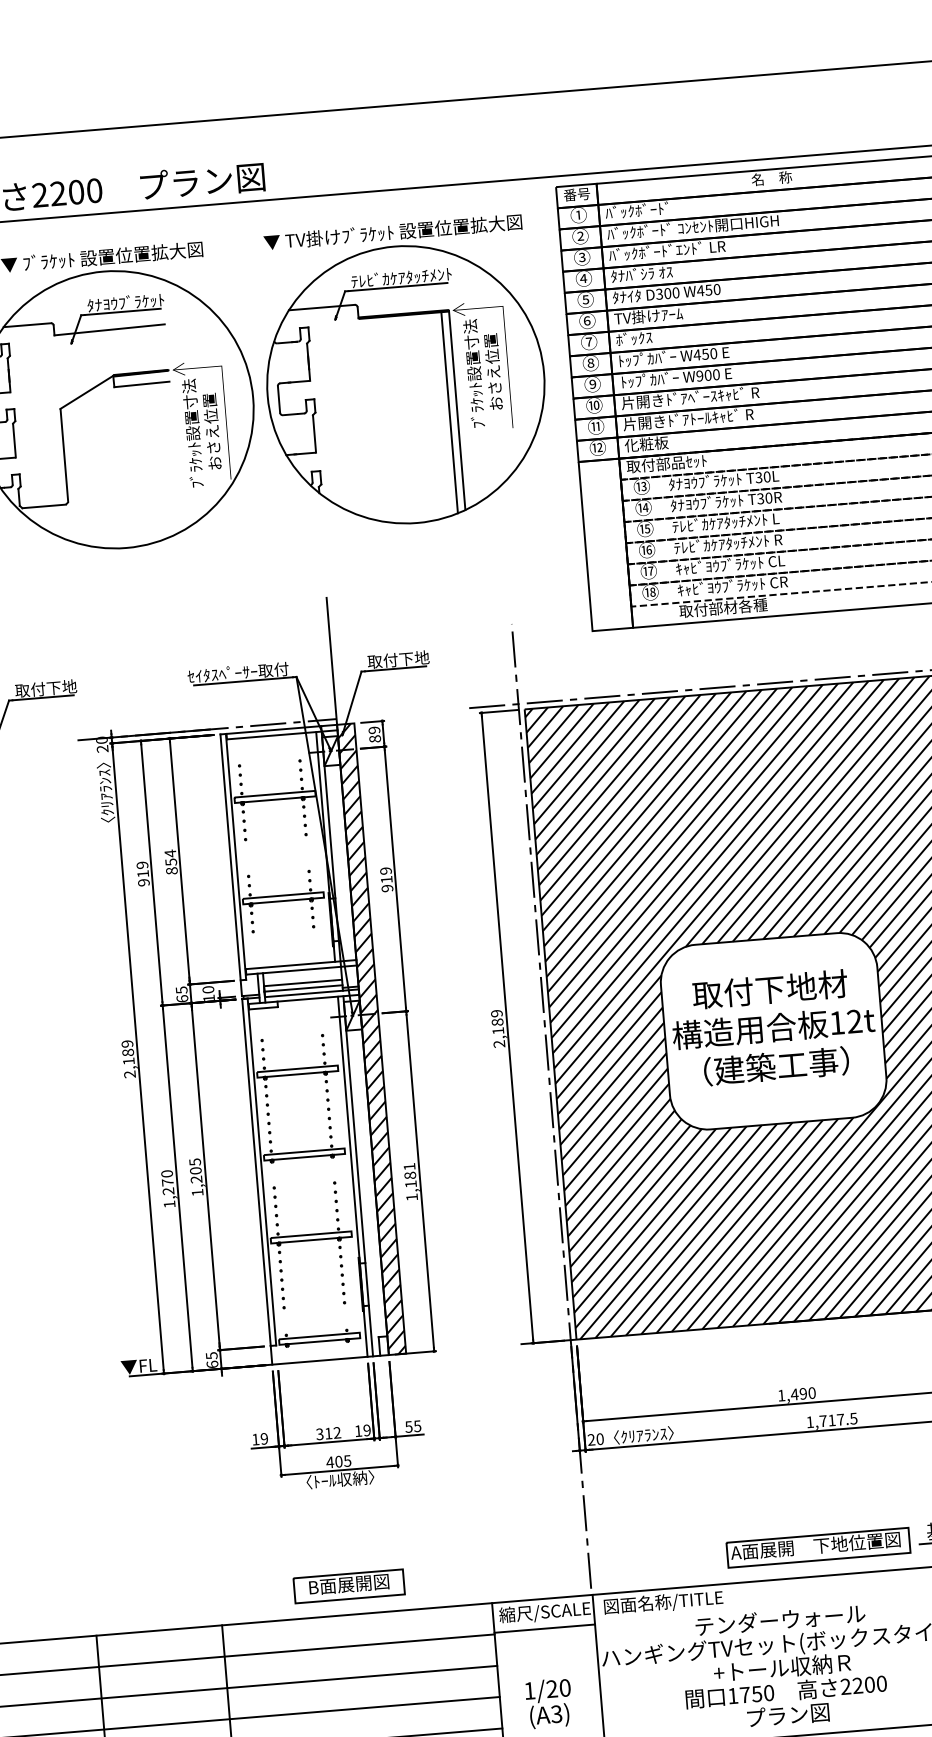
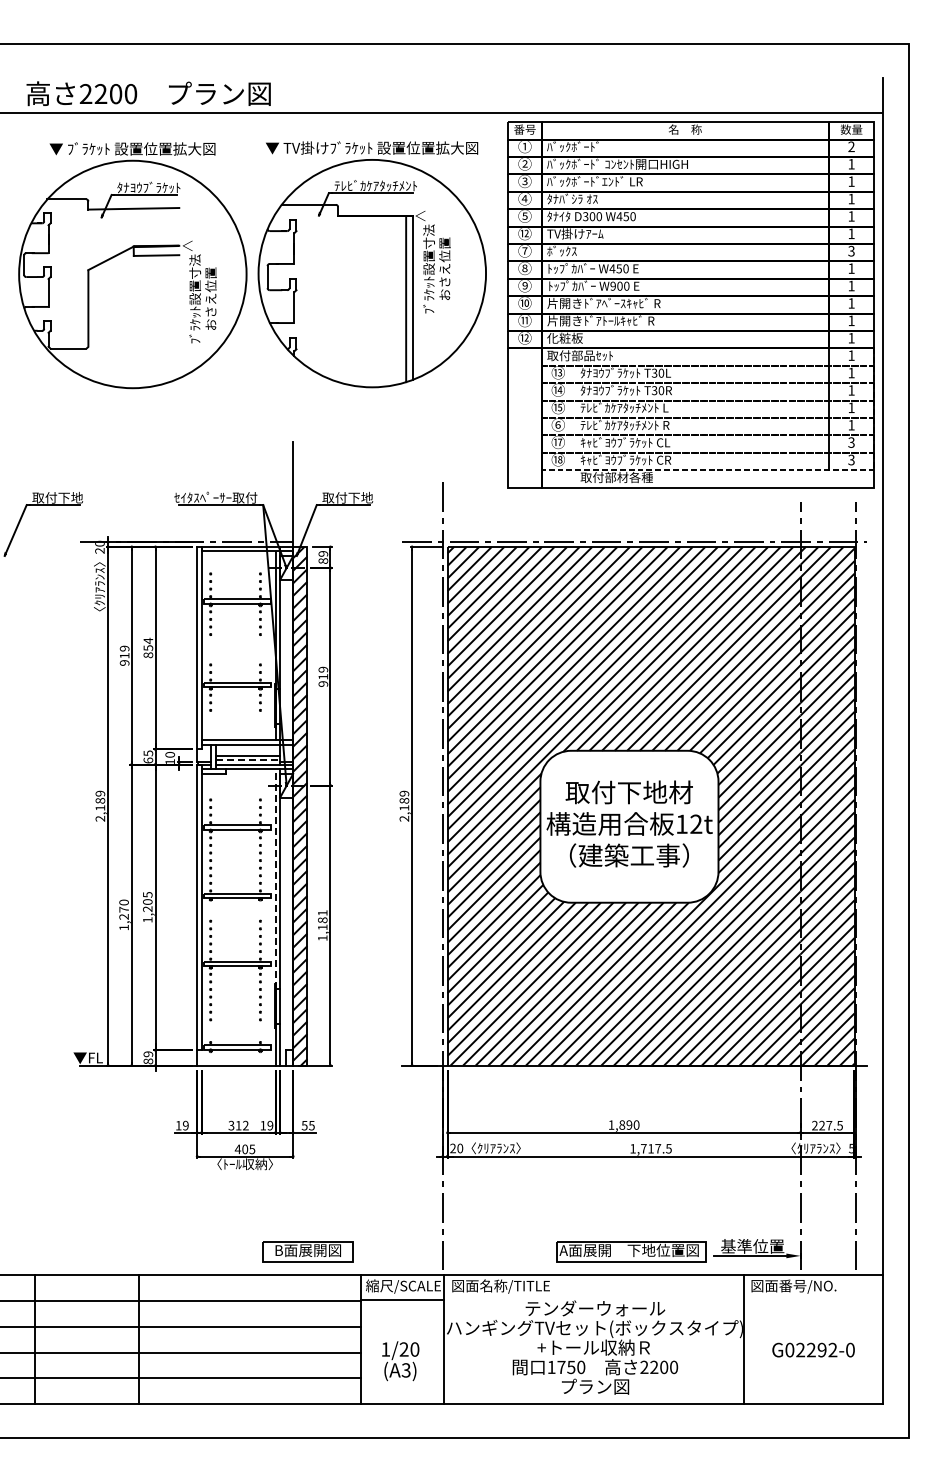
text: (586, 320) -> (524, 233), ⑥ -> ⑫
text: (647, 549) -> (558, 424), ⑯ -> ⑥
line: (304, 988) -> (248, 760), solid -> dashed
line: (348, 1130) -> (275, 879), solid -> dashed
text: (212, 1359) -> (148, 1057), 65 -> 89
text: (794, 1393) -> (622, 1124), 1,490 -> 1,890
part: (348, 1585) -> (307, 1251), moved

